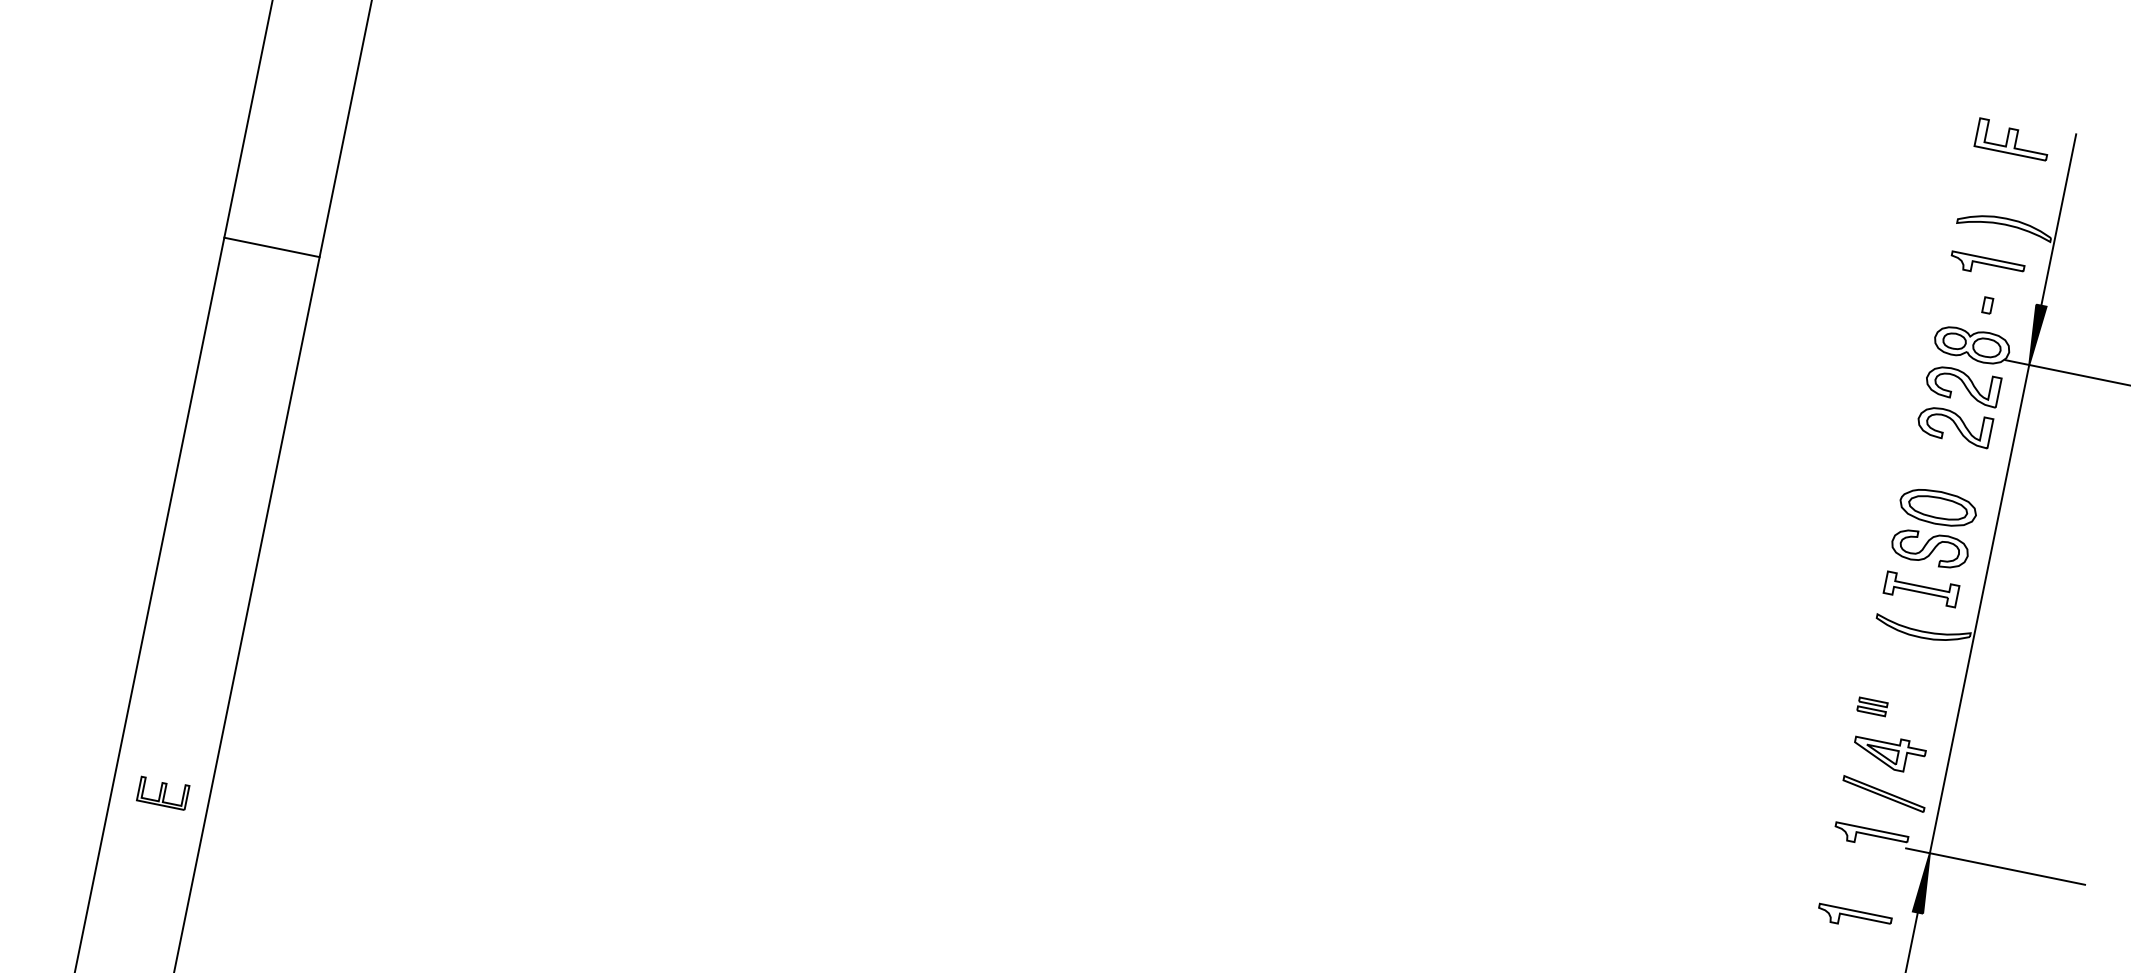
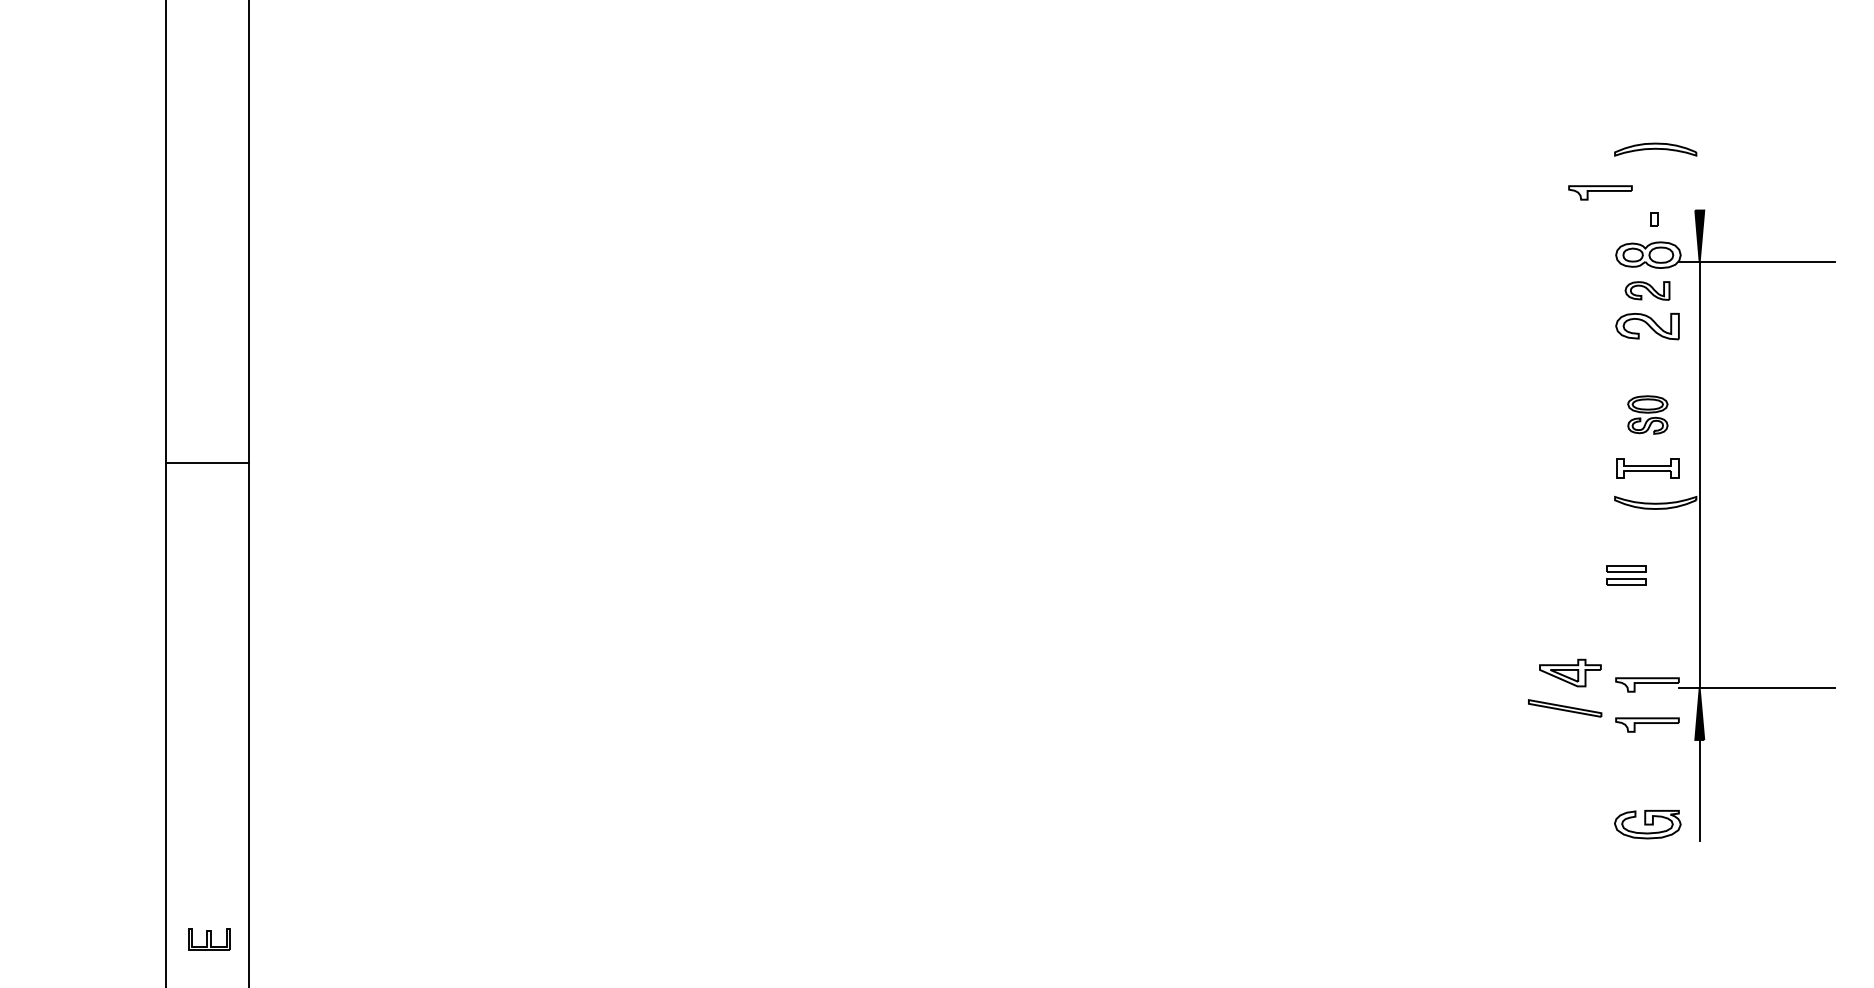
part: (2012, 138) -> (1647, 75), removed
line: (2058, 219) -> (1699, 135), removed
part: (1987, 265) -> (1600, 192), moved
part: (1962, 385) -> (1647, 290), size x0.7
part: (1933, 527) -> (1647, 414), size x0.6
part: (1872, 706) -> (1626, 575), size x1.6
part: (1889, 752) -> (1570, 672), moved
part: (1884, 794) -> (1565, 708), moved
part: (1854, 918) -> (1647, 724), moved

